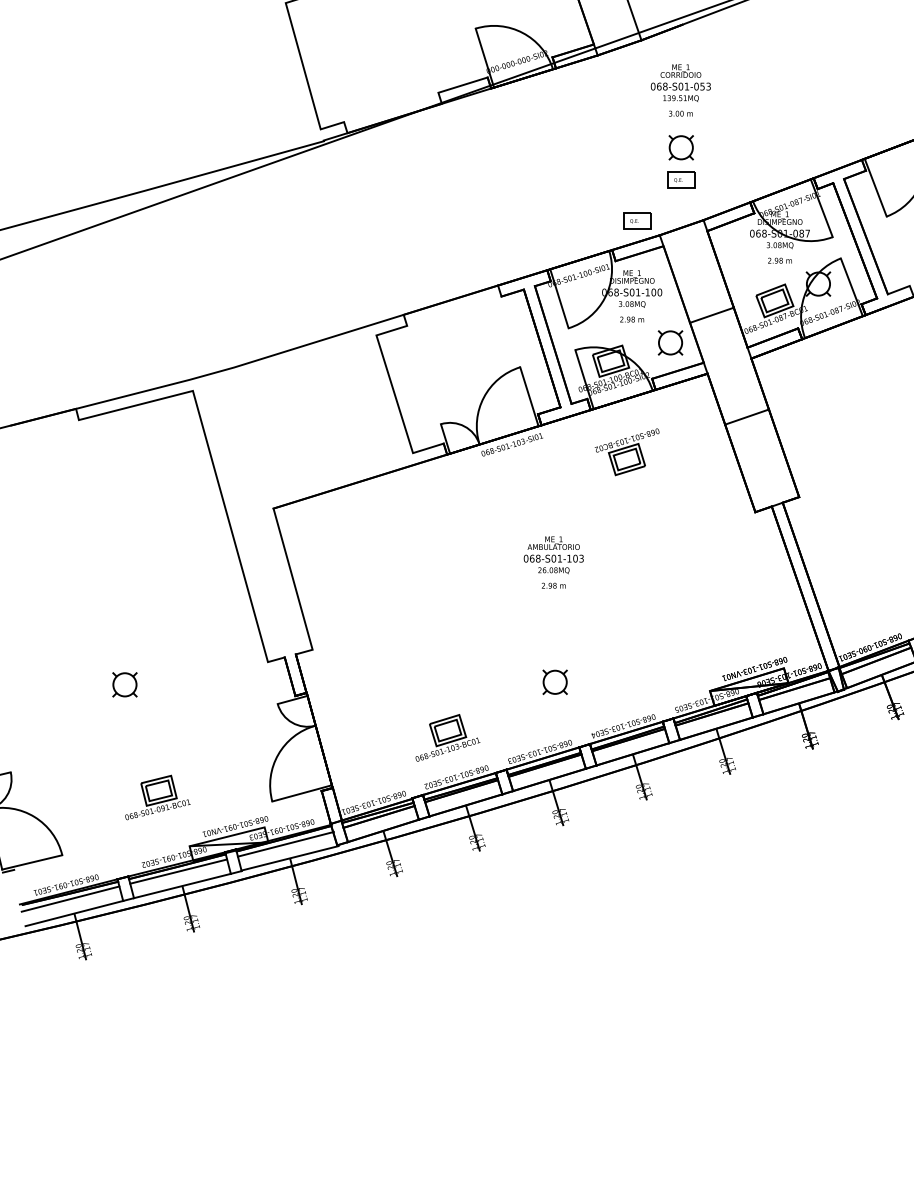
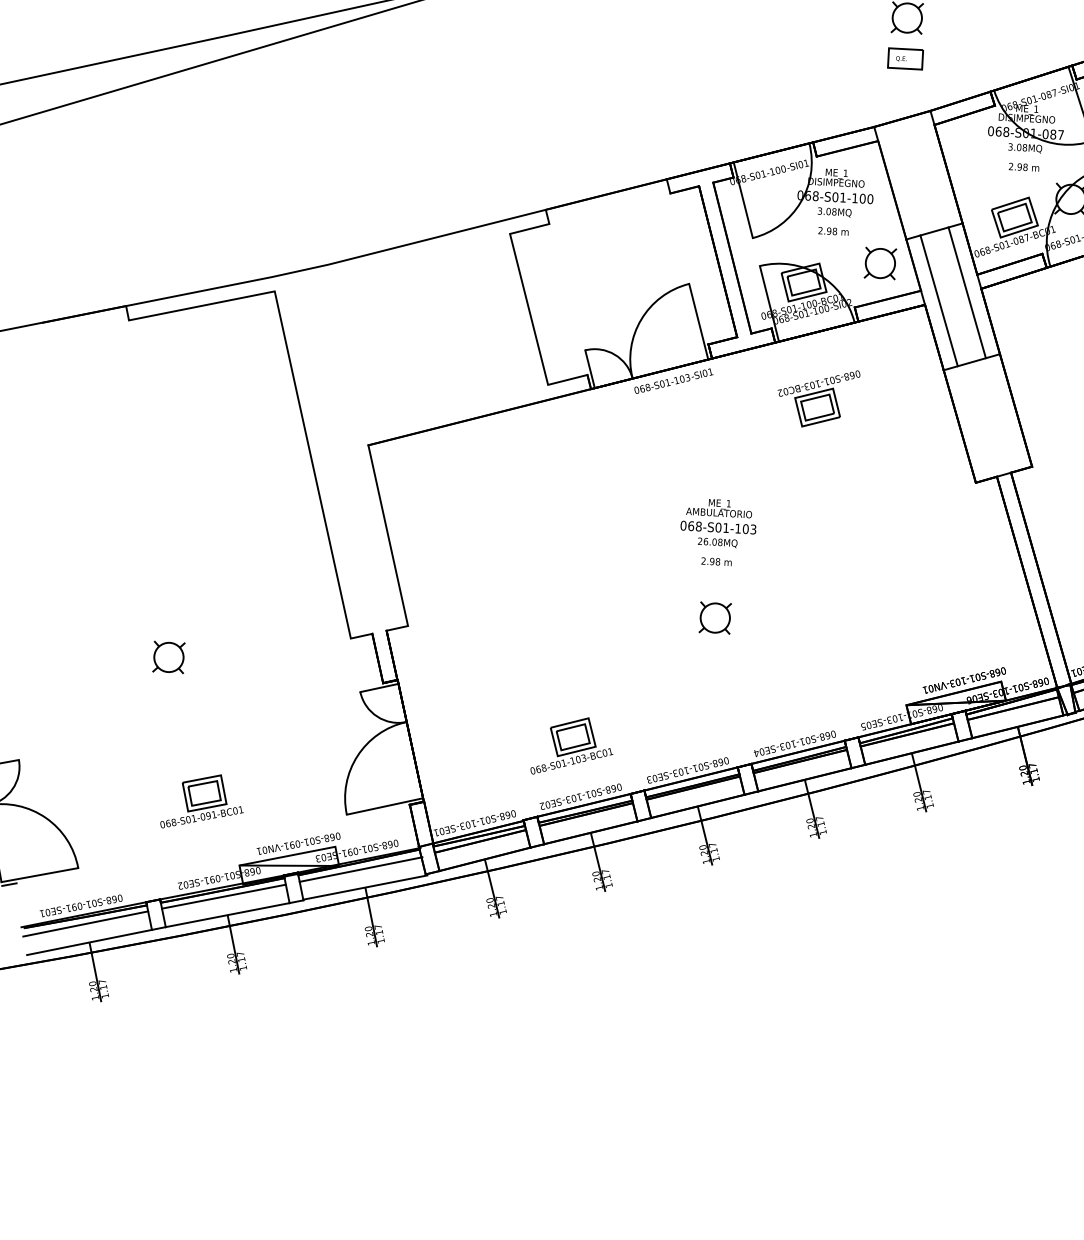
part: (637, 220) -> (847, 106), removed
line: (740, 362) -> (967, 292), added
line: (718, 369) -> (939, 300), added
part: (554, 681) -> (714, 616), moved

